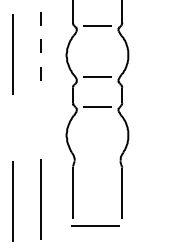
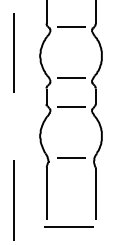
line: (40, 52) -> (14, 53), dashed -> solid
line: (97, 156) -> (71, 157), added

